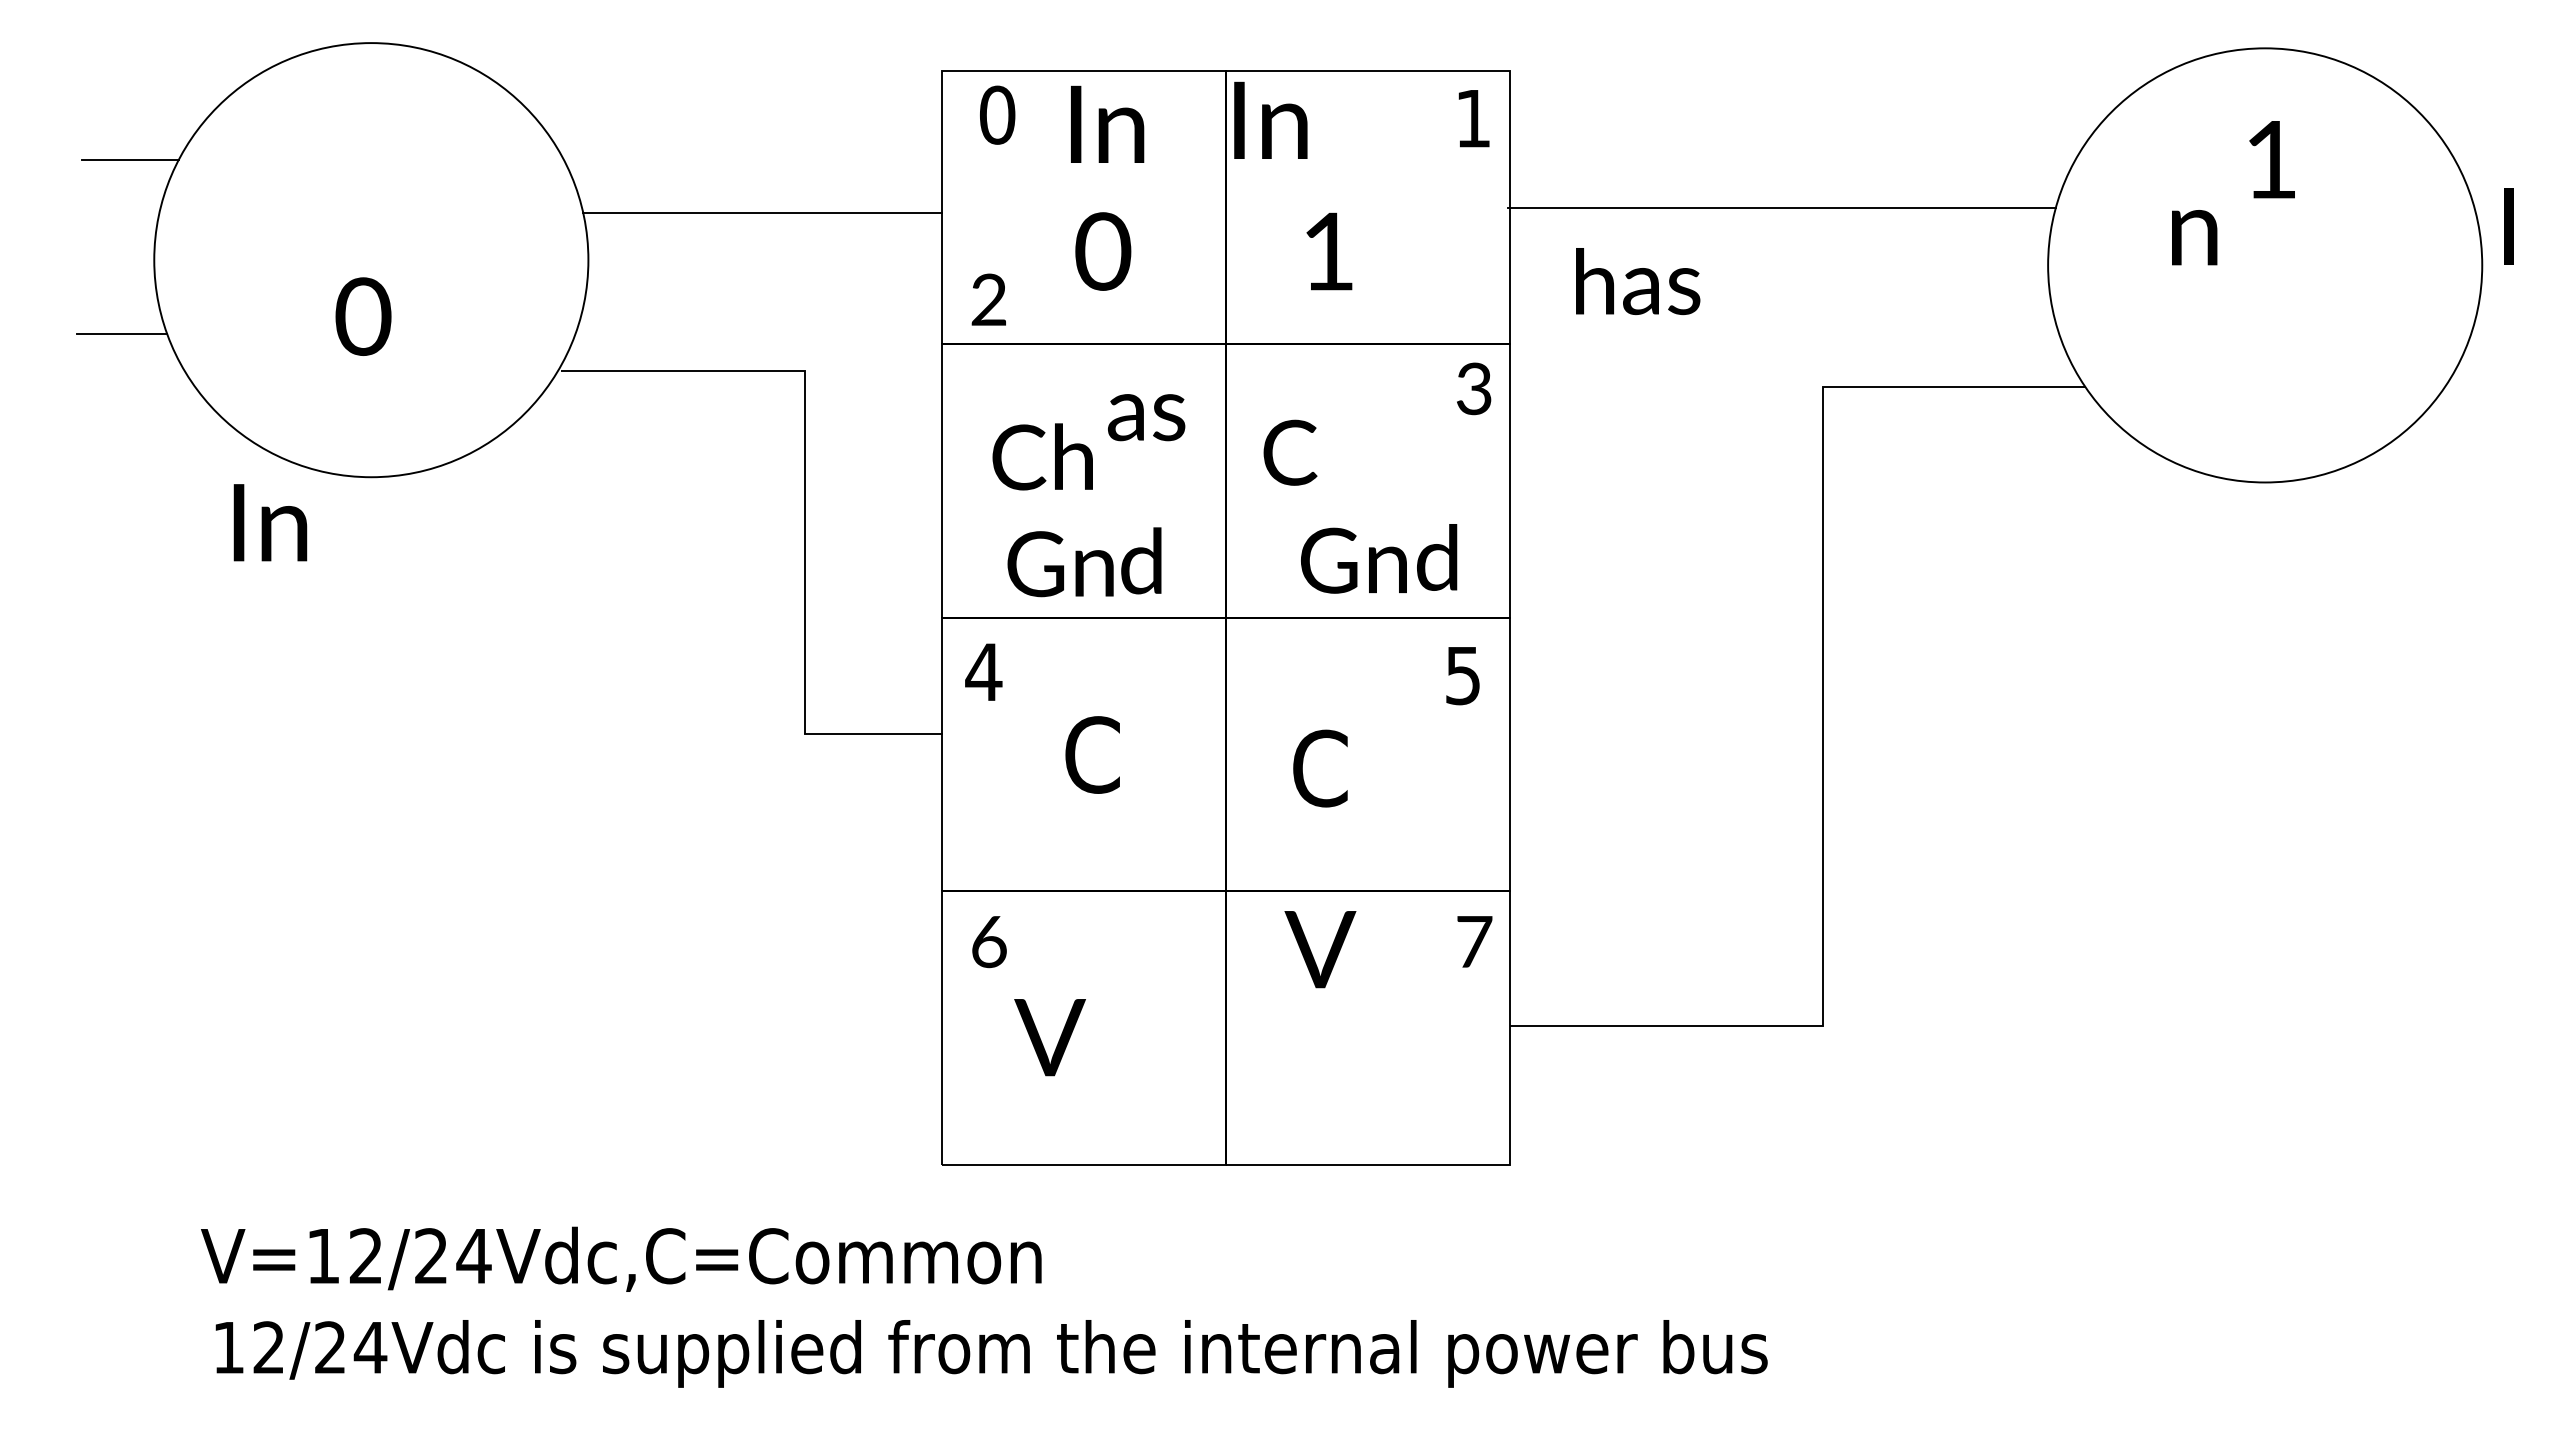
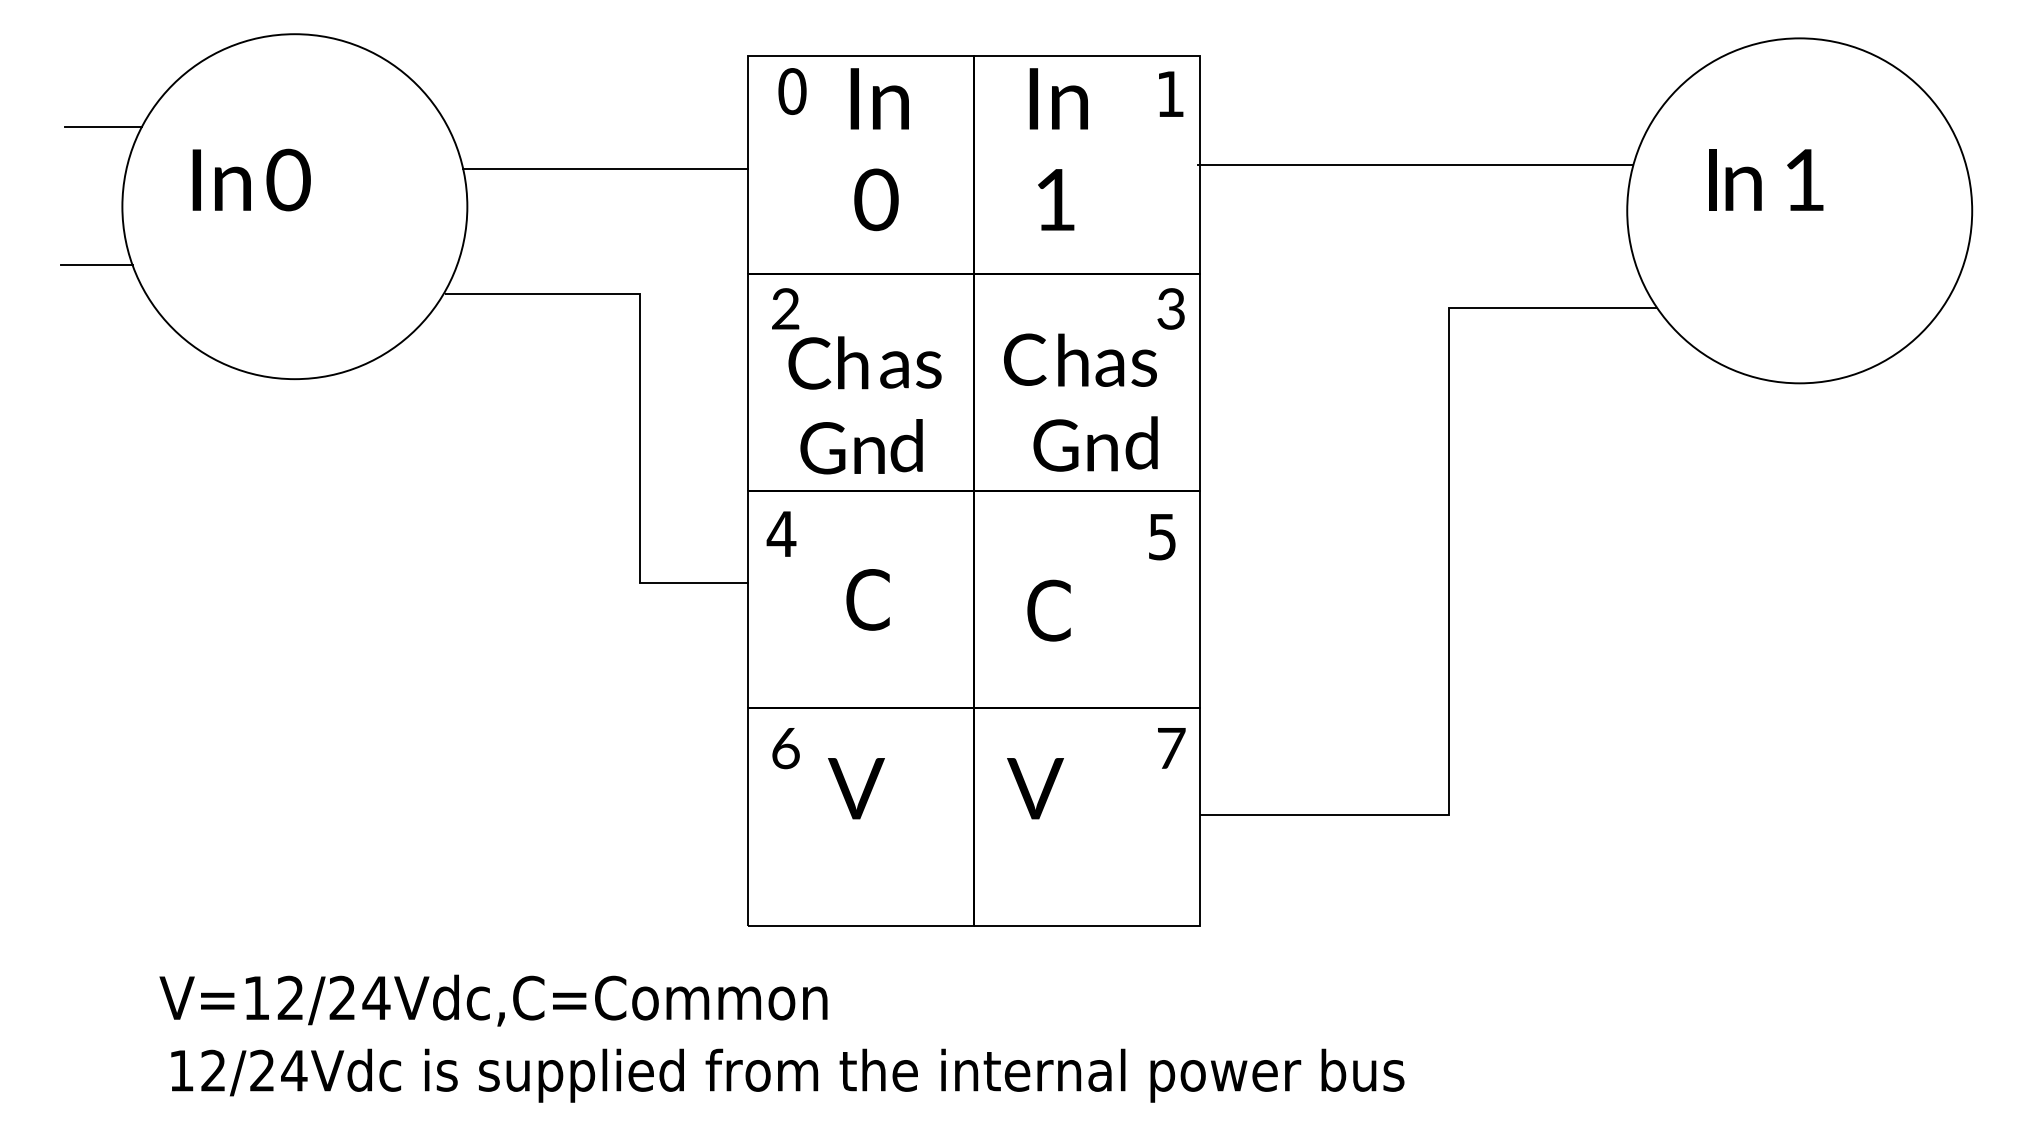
text: (1270, 119) -> (1058, 98), moved
text: (2271, 159) -> (1804, 179), moved
text: (2508, 226) -> (1712, 179), moved
text: (1638, 281) -> (1107, 360), moved
text: (988, 299) -> (785, 308), moved
text: (363, 316) -> (288, 179), moved
text: (1146, 417) -> (910, 369), moved
text: (270, 522) -> (221, 179), moved
text: (1320, 949) -> (1035, 788), moved
text: (1049, 1037) -> (855, 788), moved

